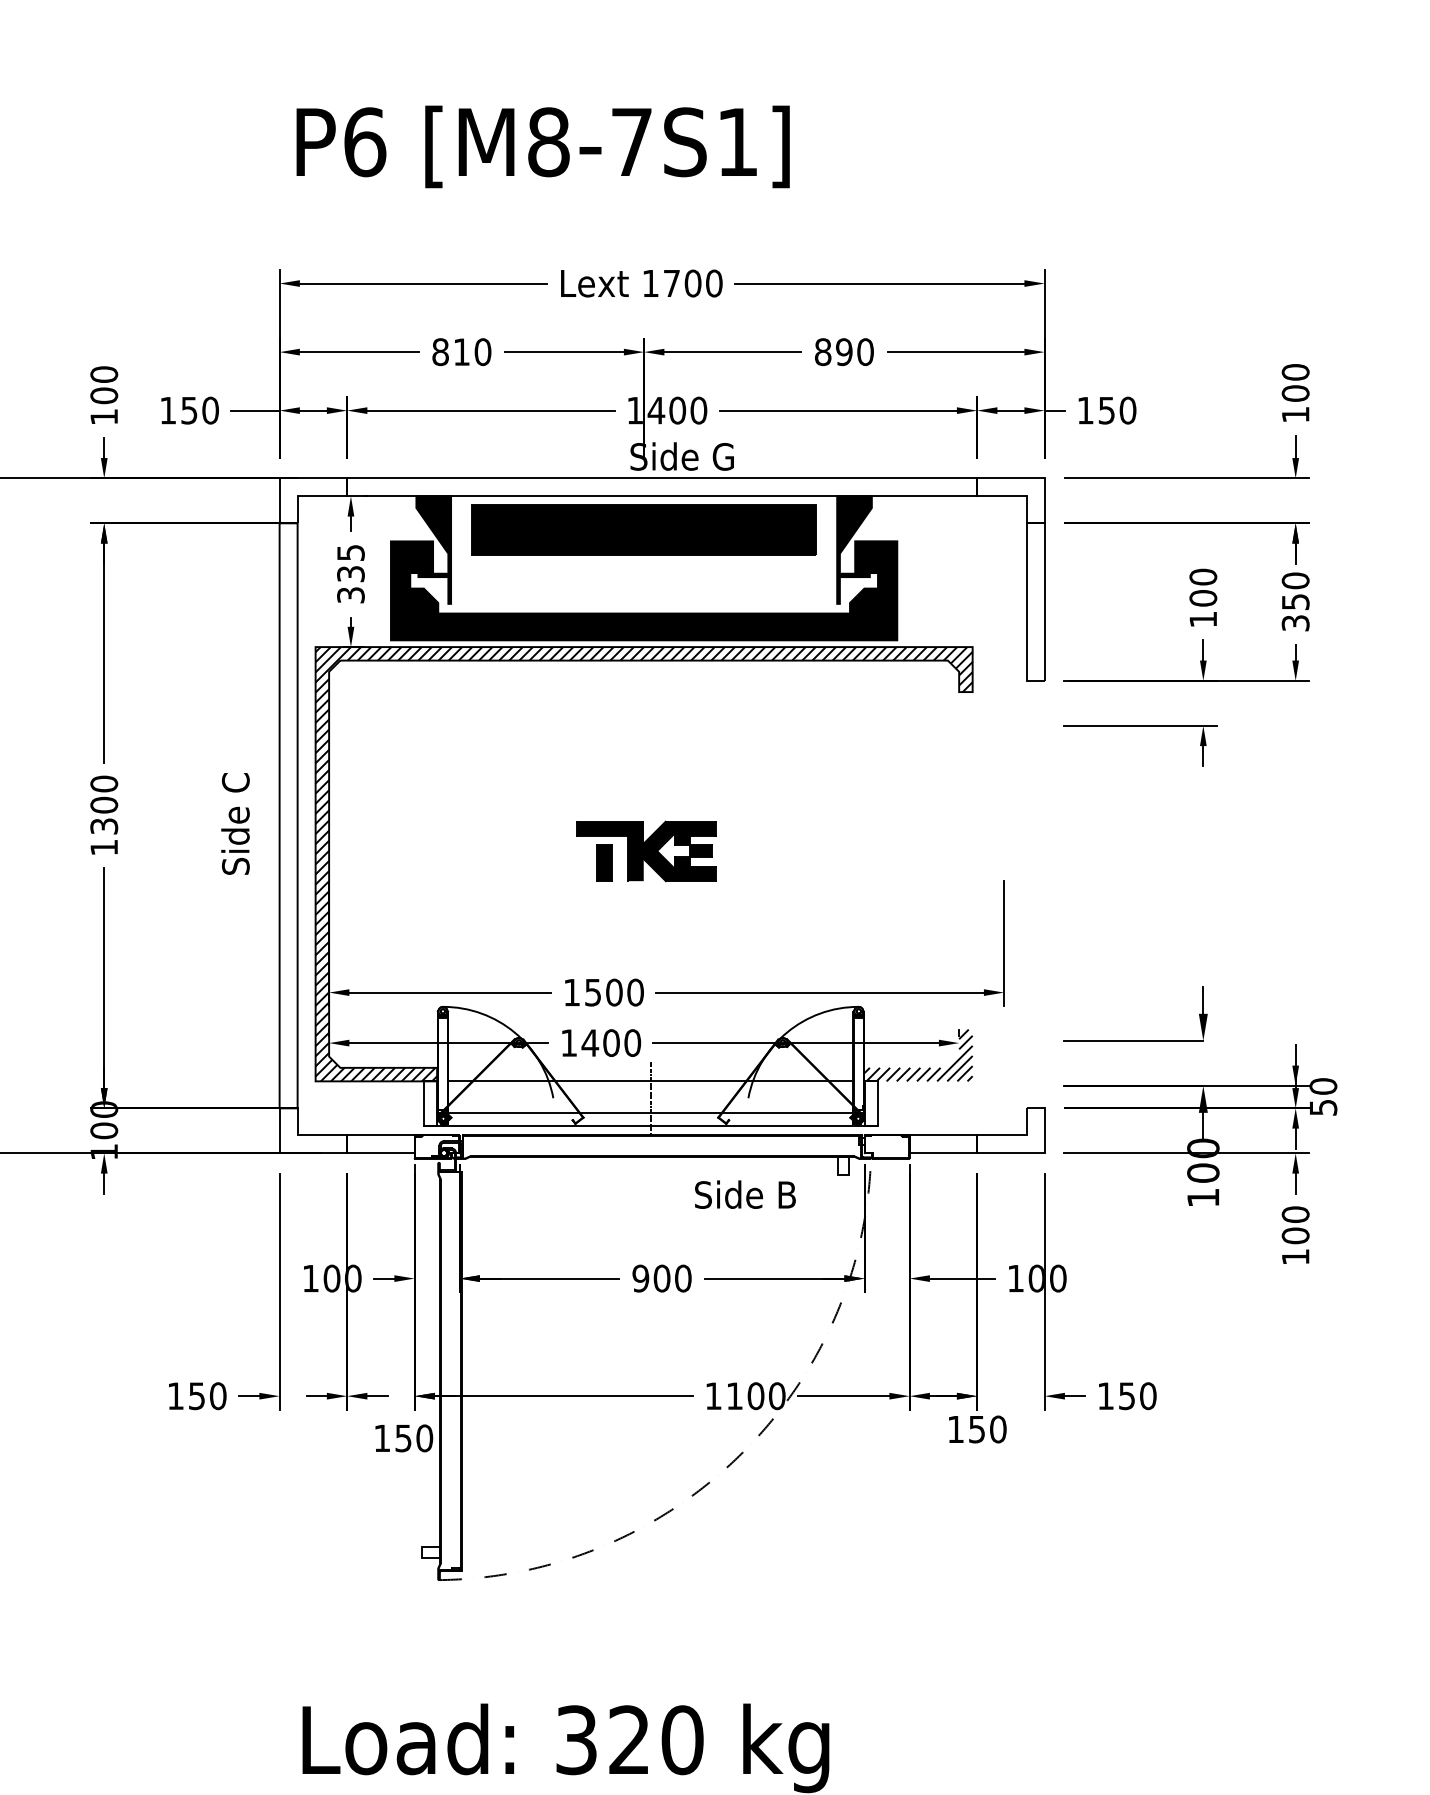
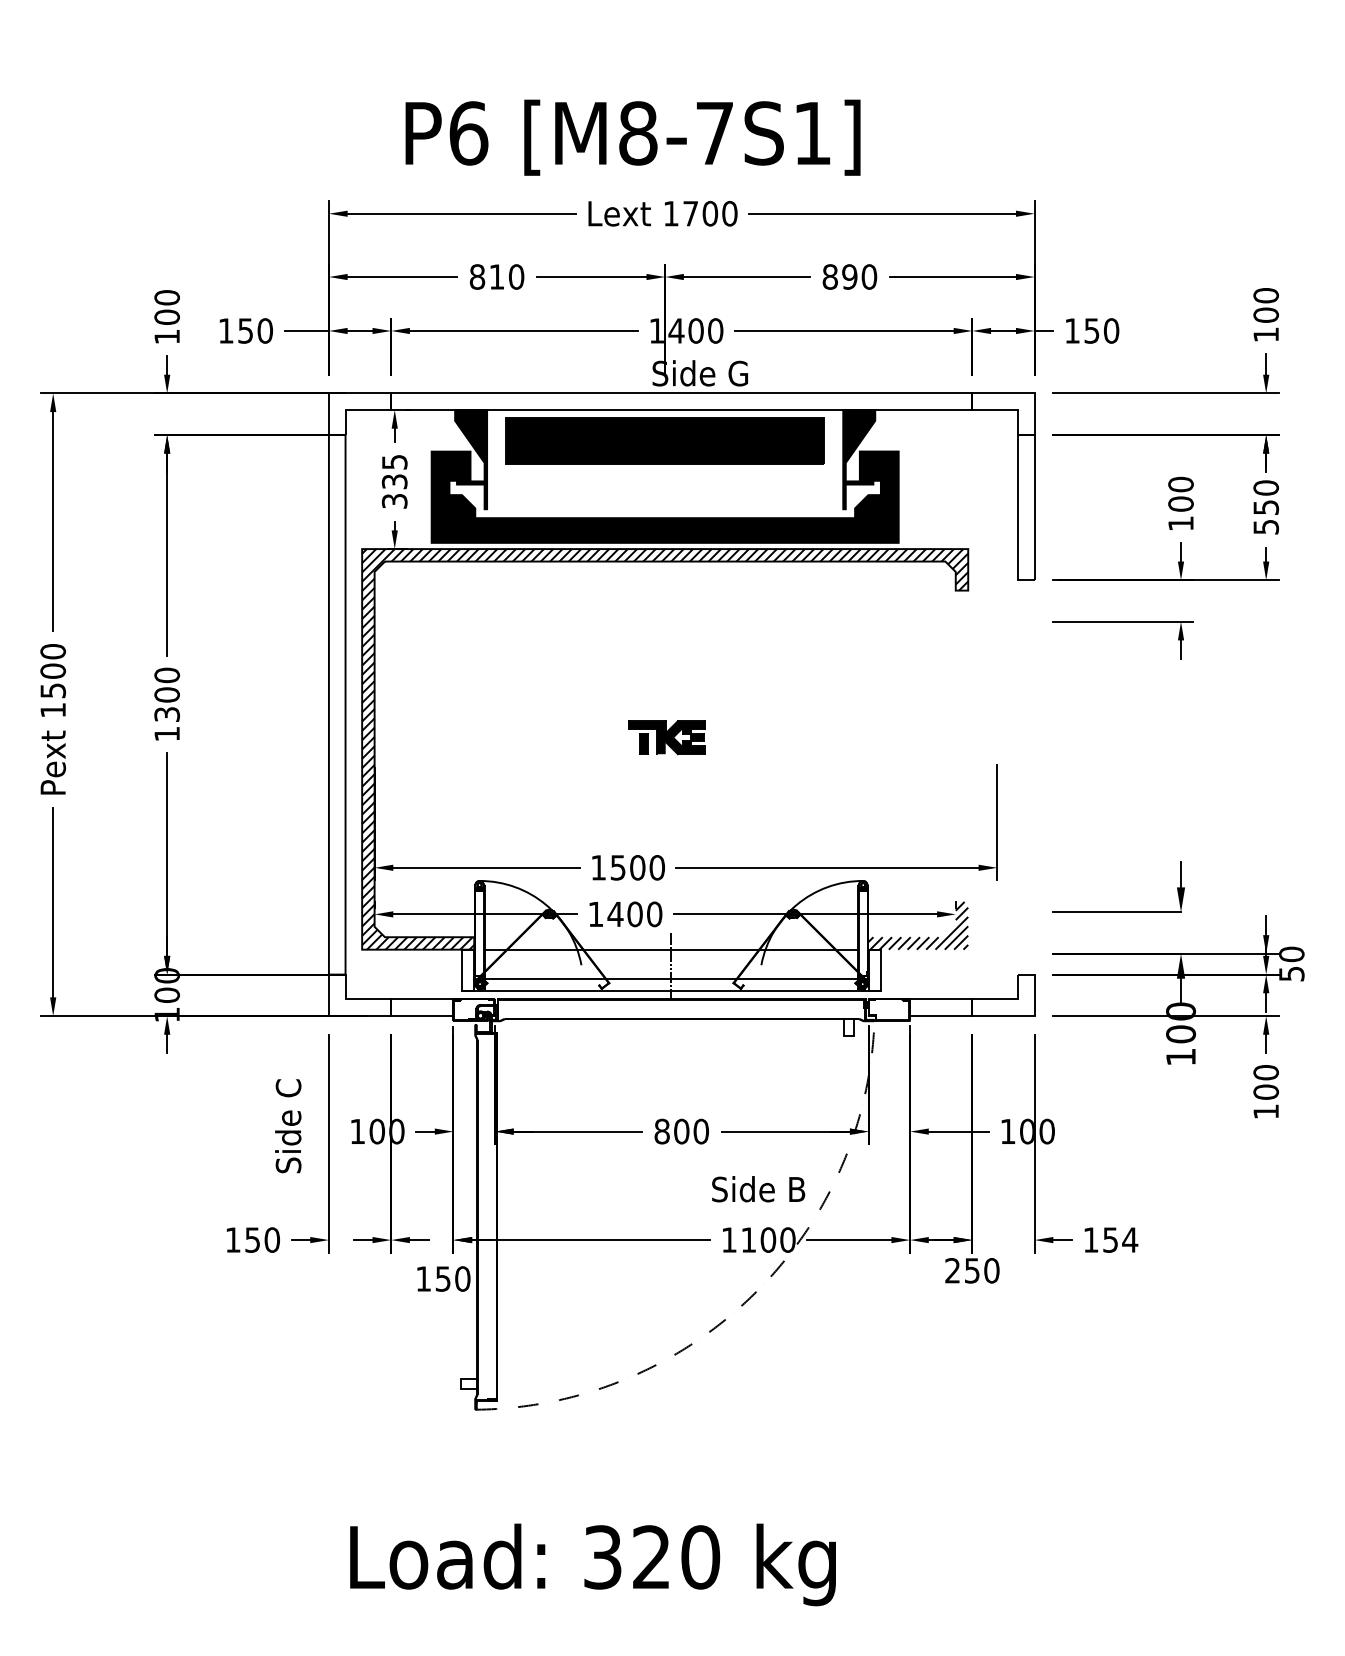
text: (542, 146) -> (632, 137), moved
text: (1294, 622) -> (1265, 526), 350 -> 550
text: (235, 824) -> (288, 1126), moved
part: (645, 851) -> (666, 737), size x0.6
text: (745, 1194) -> (758, 1189), moved
text: (640, 1278) -> (661, 1131), 900 -> 800
text: (1148, 1395) -> (1130, 1239), 150 -> 154
text: (955, 1429) -> (952, 1270), 150 -> 250

